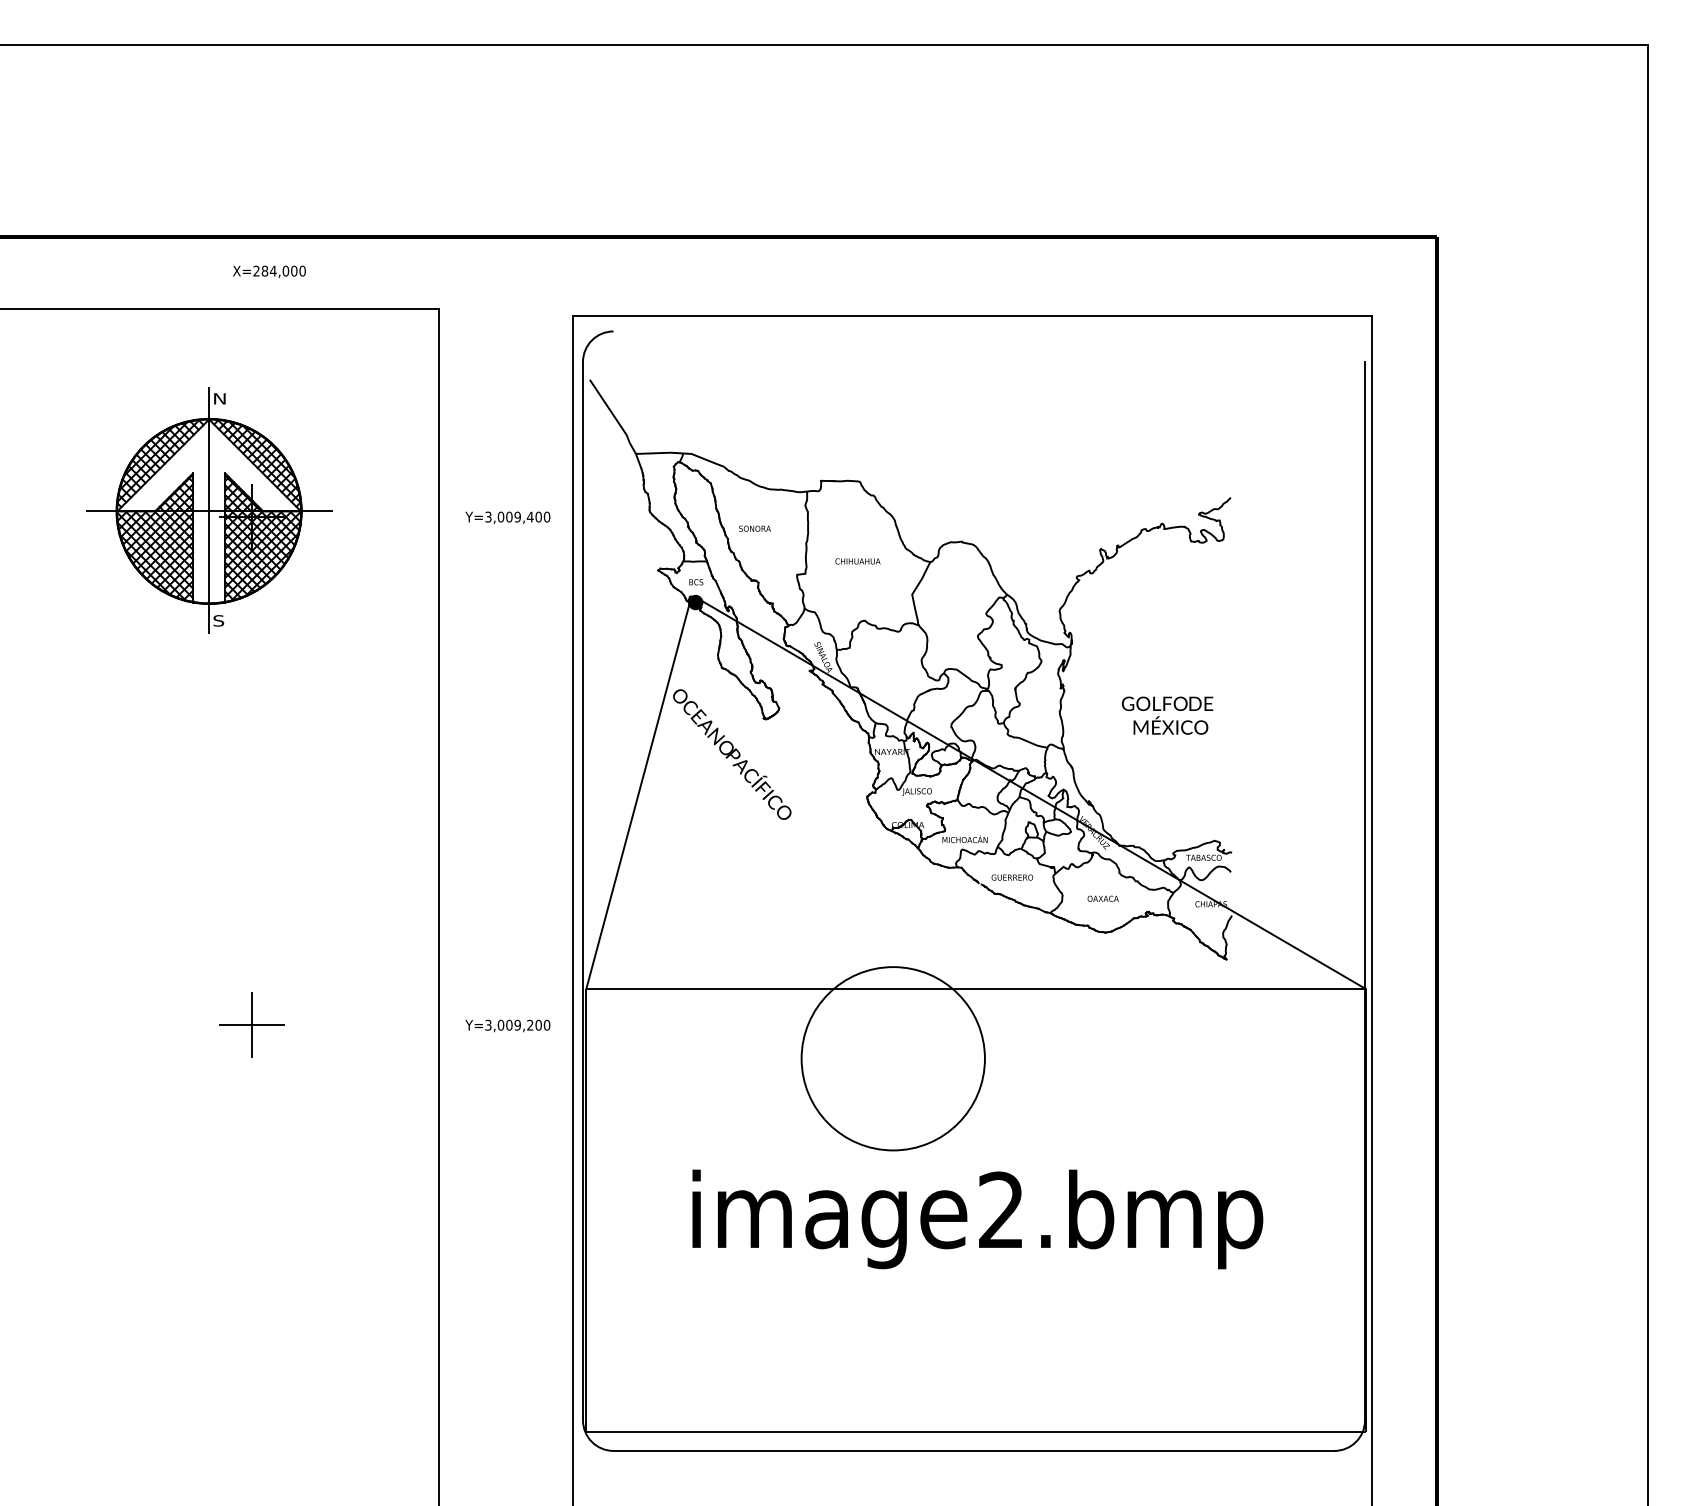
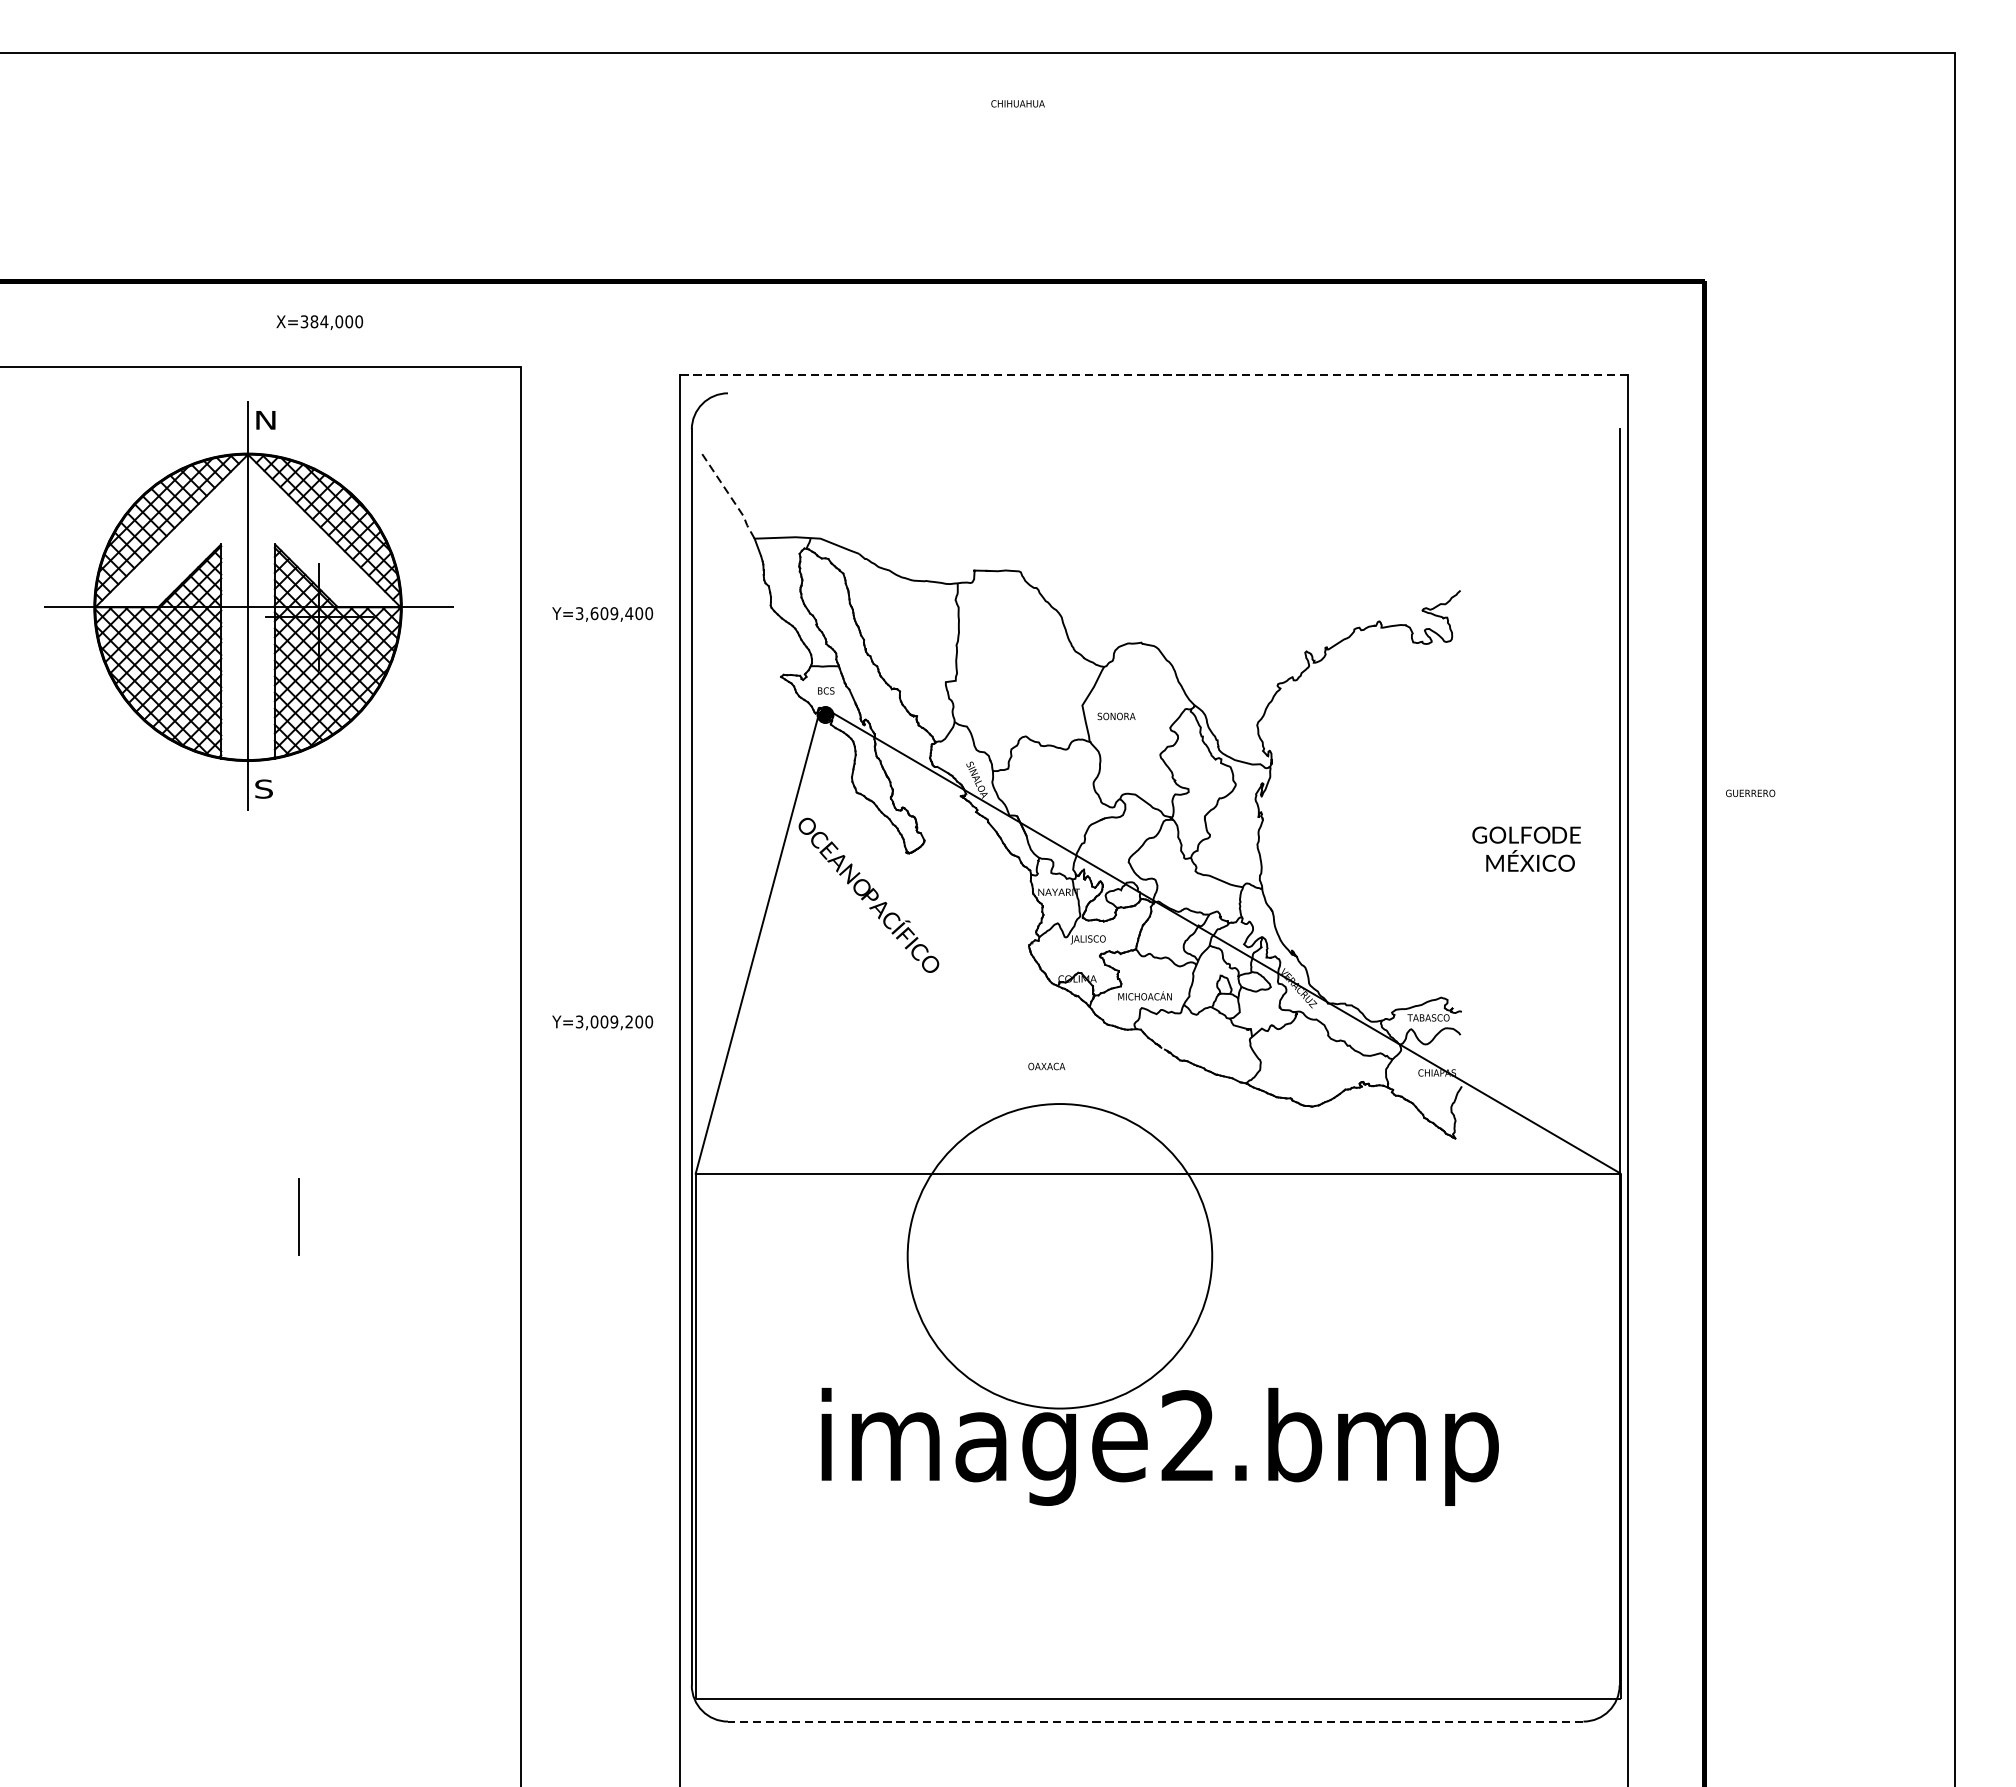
text: (256, 271) -> (304, 322), X=284,000 -> X=384,000
line: (973, 316) -> (1155, 375), solid -> dashed
line: (614, 416) -> (729, 494), solid -> dashed
part: (209, 510) -> (248, 605), size x1.4
text: (501, 516) -> (595, 612), Y=3,009,400 -> Y=3,609,400
text: (754, 528) -> (1115, 716), moved
text: (857, 561) -> (1017, 103), moved
text: (1167, 715) -> (1526, 849), moved
text: (1012, 877) -> (1750, 793), moved
text: (1102, 898) -> (1045, 1066), moved
line: (252, 1025) -> (299, 1216), removed
text: (507, 1025) -> (602, 1022), moved
circle: (892, 1058) -> (1059, 1255), size x1.4
line: (974, 1450) -> (1156, 1721), solid -> dashed

